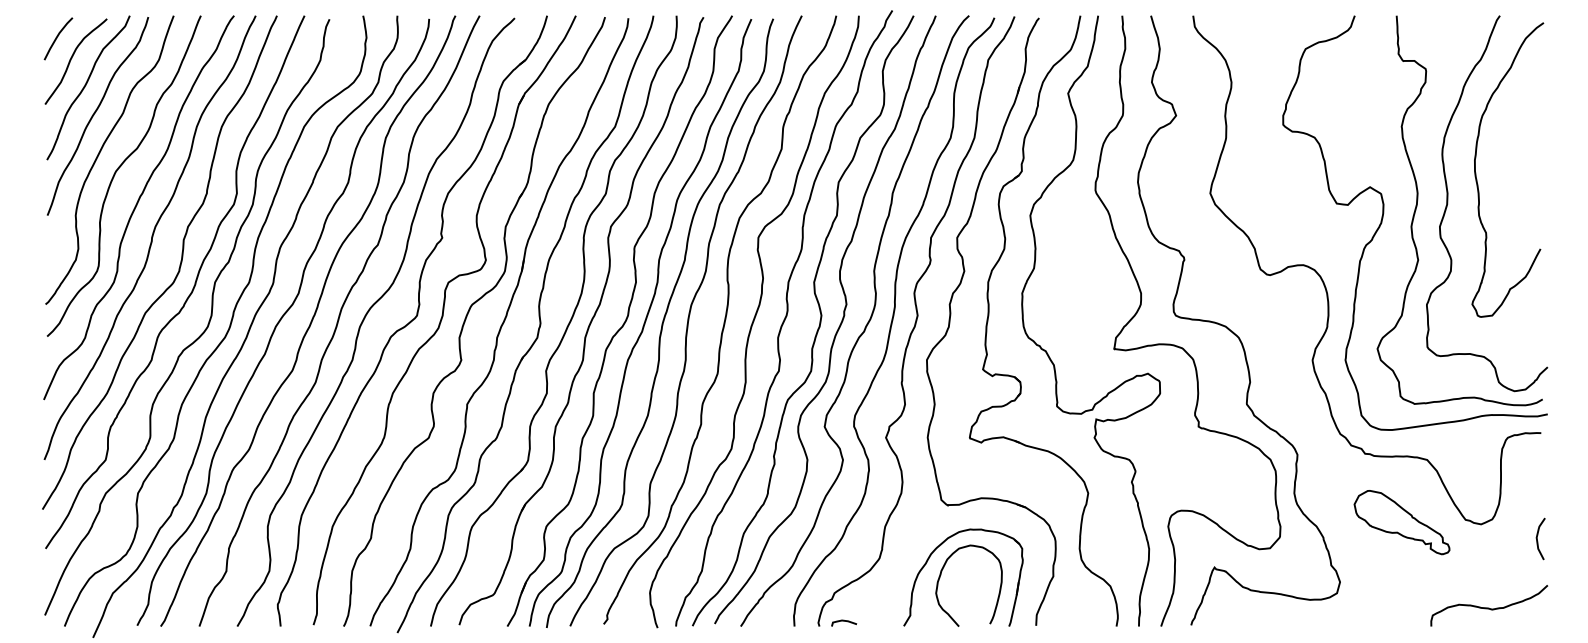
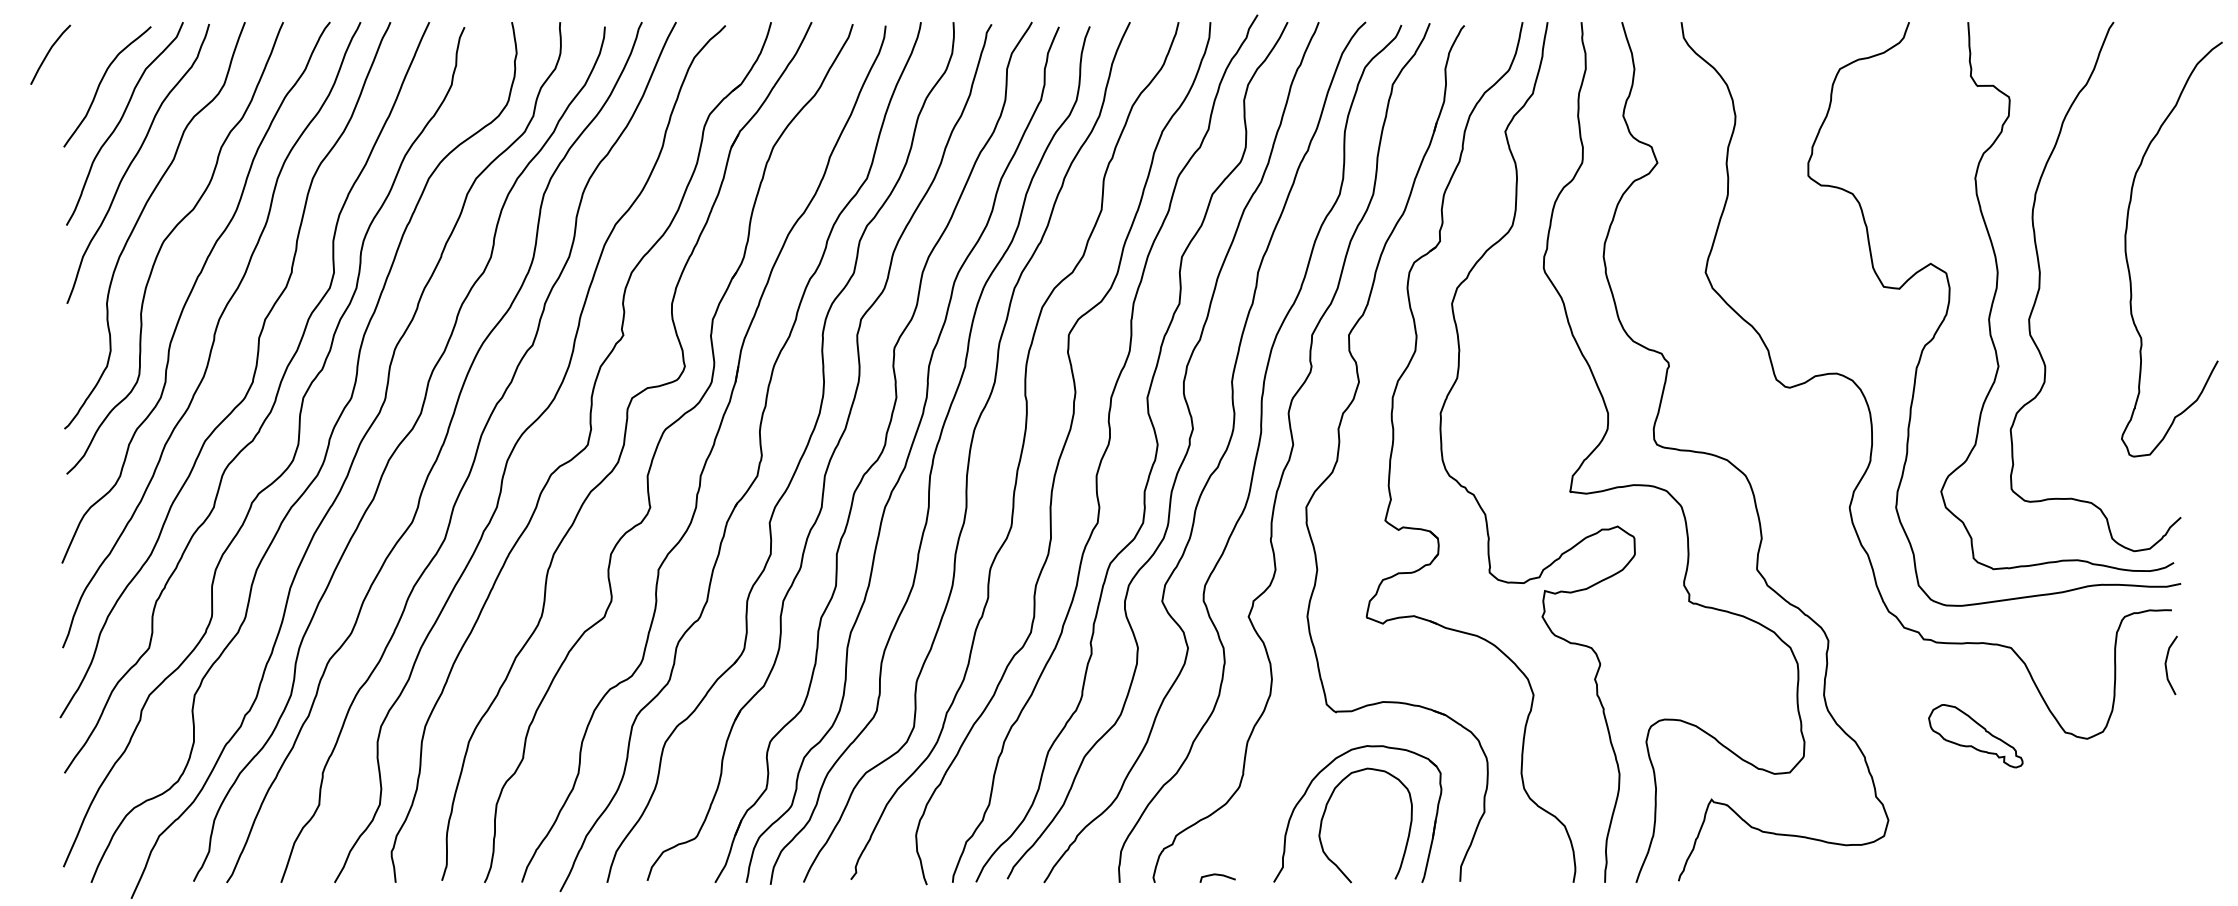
curve: (56, 38) -> (48, 54), moved
curve: (1476, 174) -> (2127, 256), moved
part: (1401, 521) -> (1975, 735), size x0.7
curve: (1537, 538) -> (2166, 664), moved
curve: (1489, 607) -> (2098, 856), removed
curve: (844, 621) -> (1217, 875), moved

